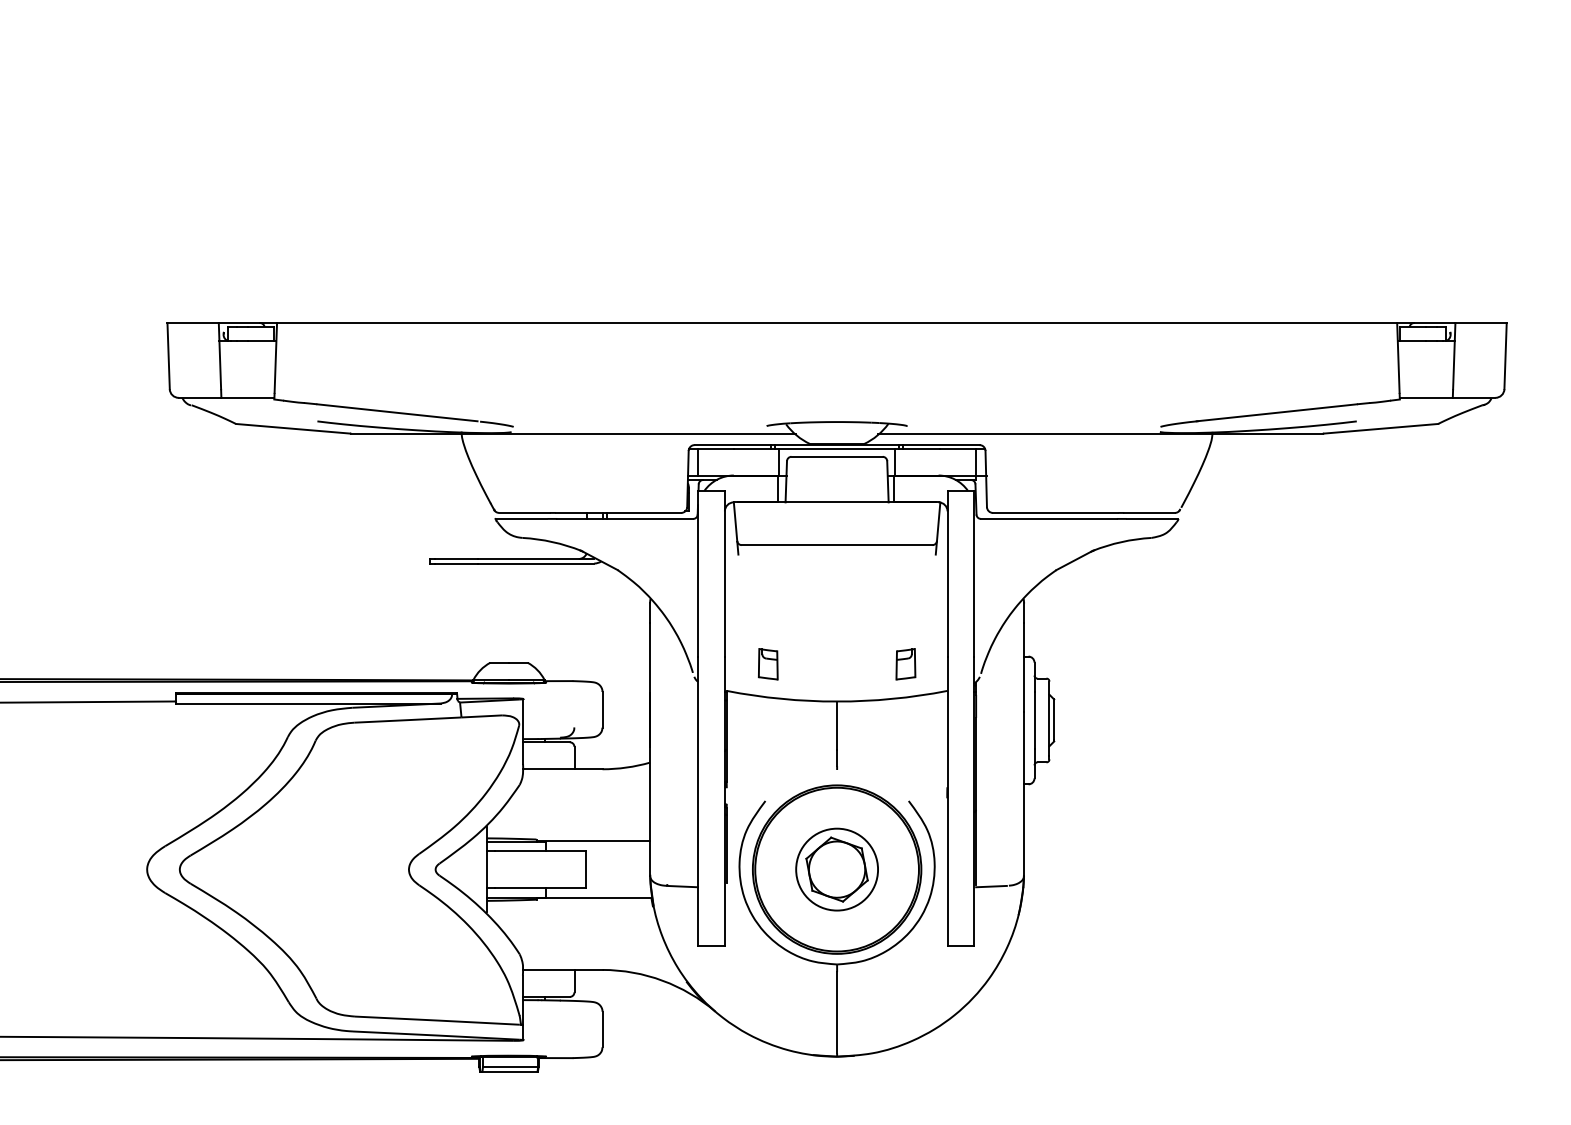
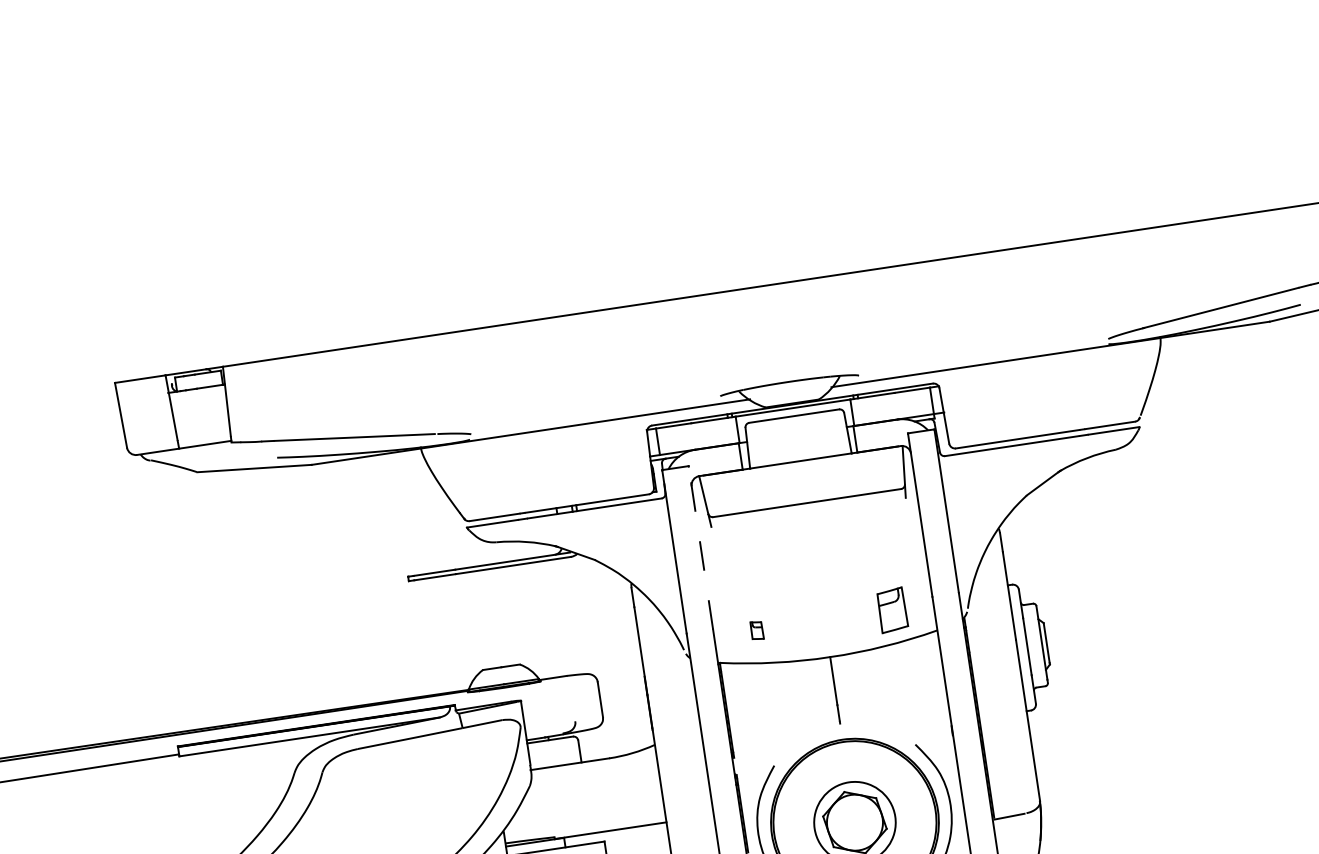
line: (724, 574) -> (700, 548), solid -> dashed
part: (768, 664) -> (757, 630), size x0.6
part: (905, 664) -> (892, 610), size x1.4

